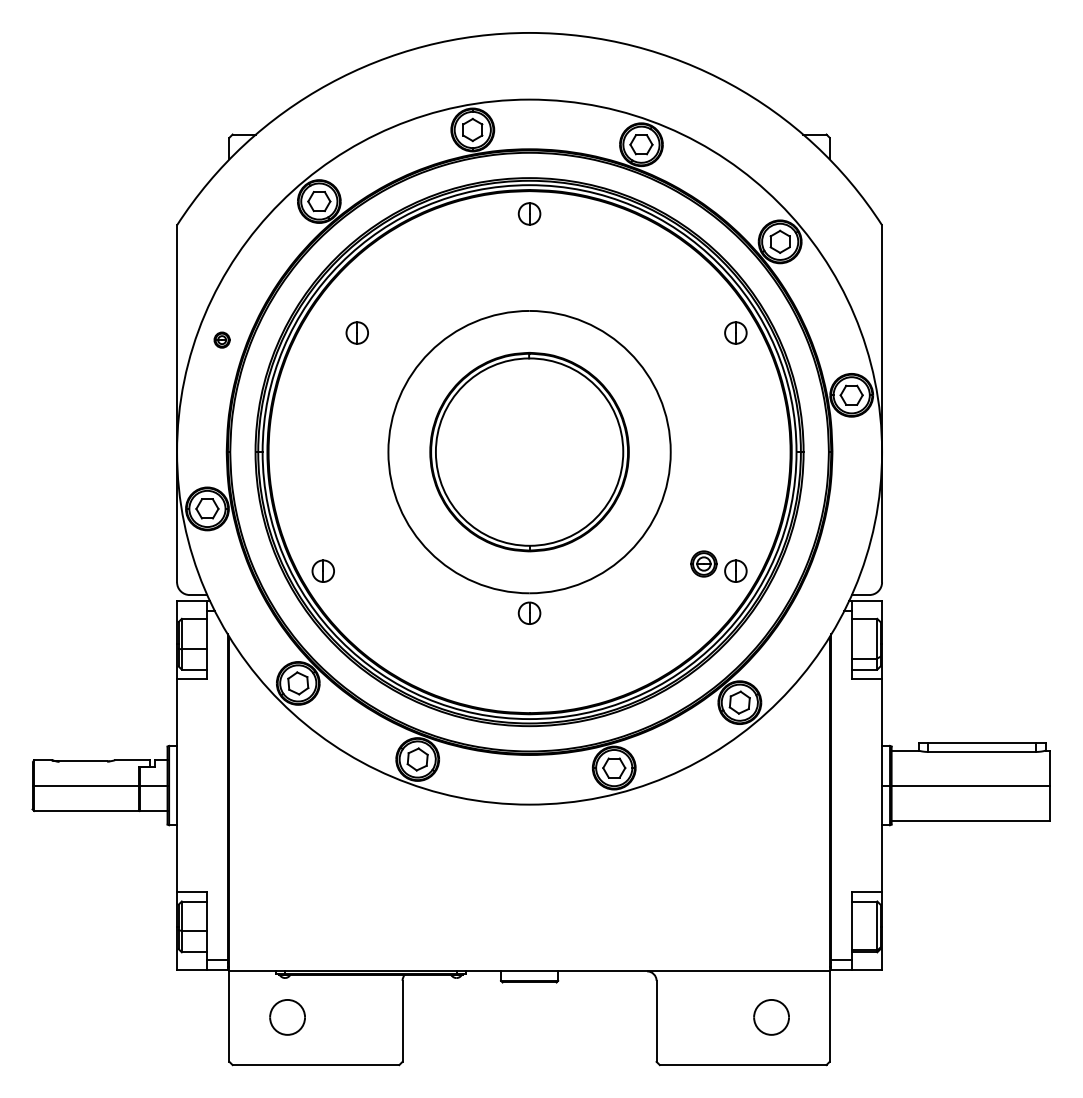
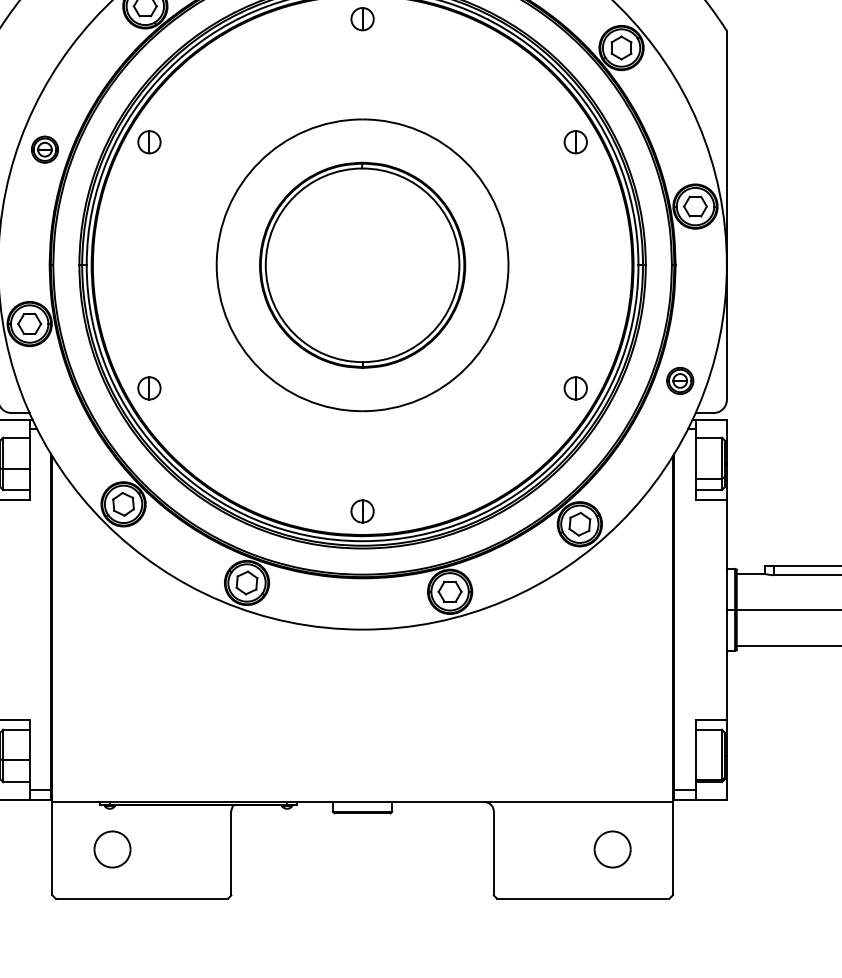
part: (356, 332) -> (148, 141), moved
part: (221, 339) -> (44, 148), size x1.67
part: (703, 563) -> (679, 380), moved
part: (529, 612) -> (362, 510), moved

